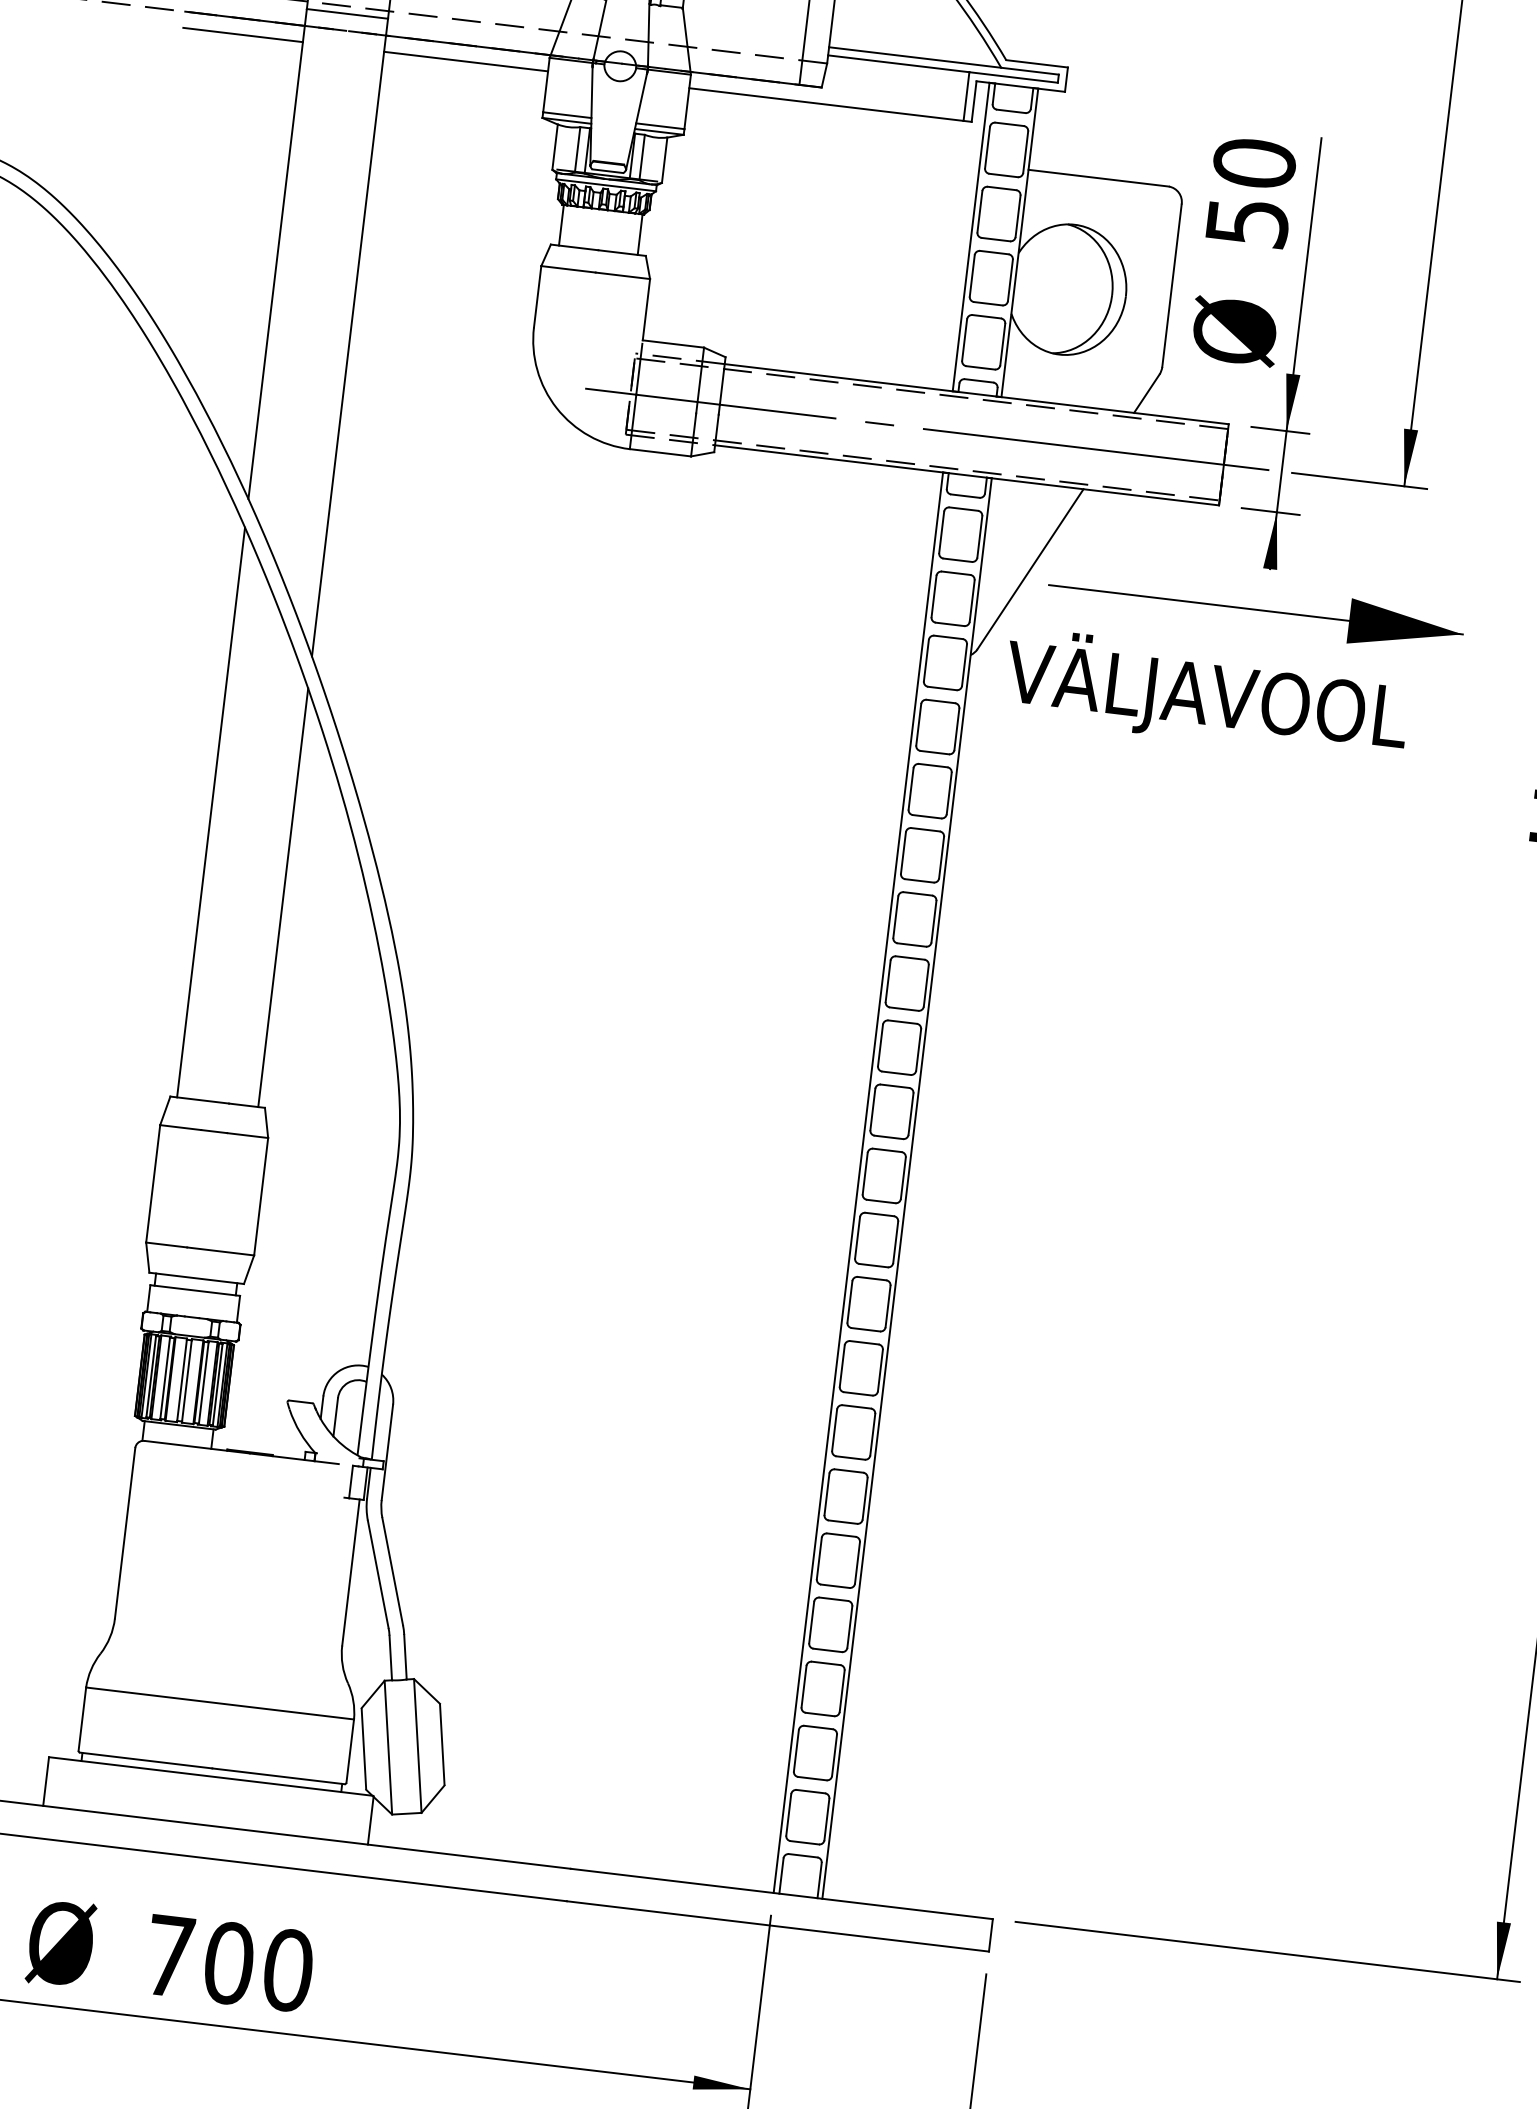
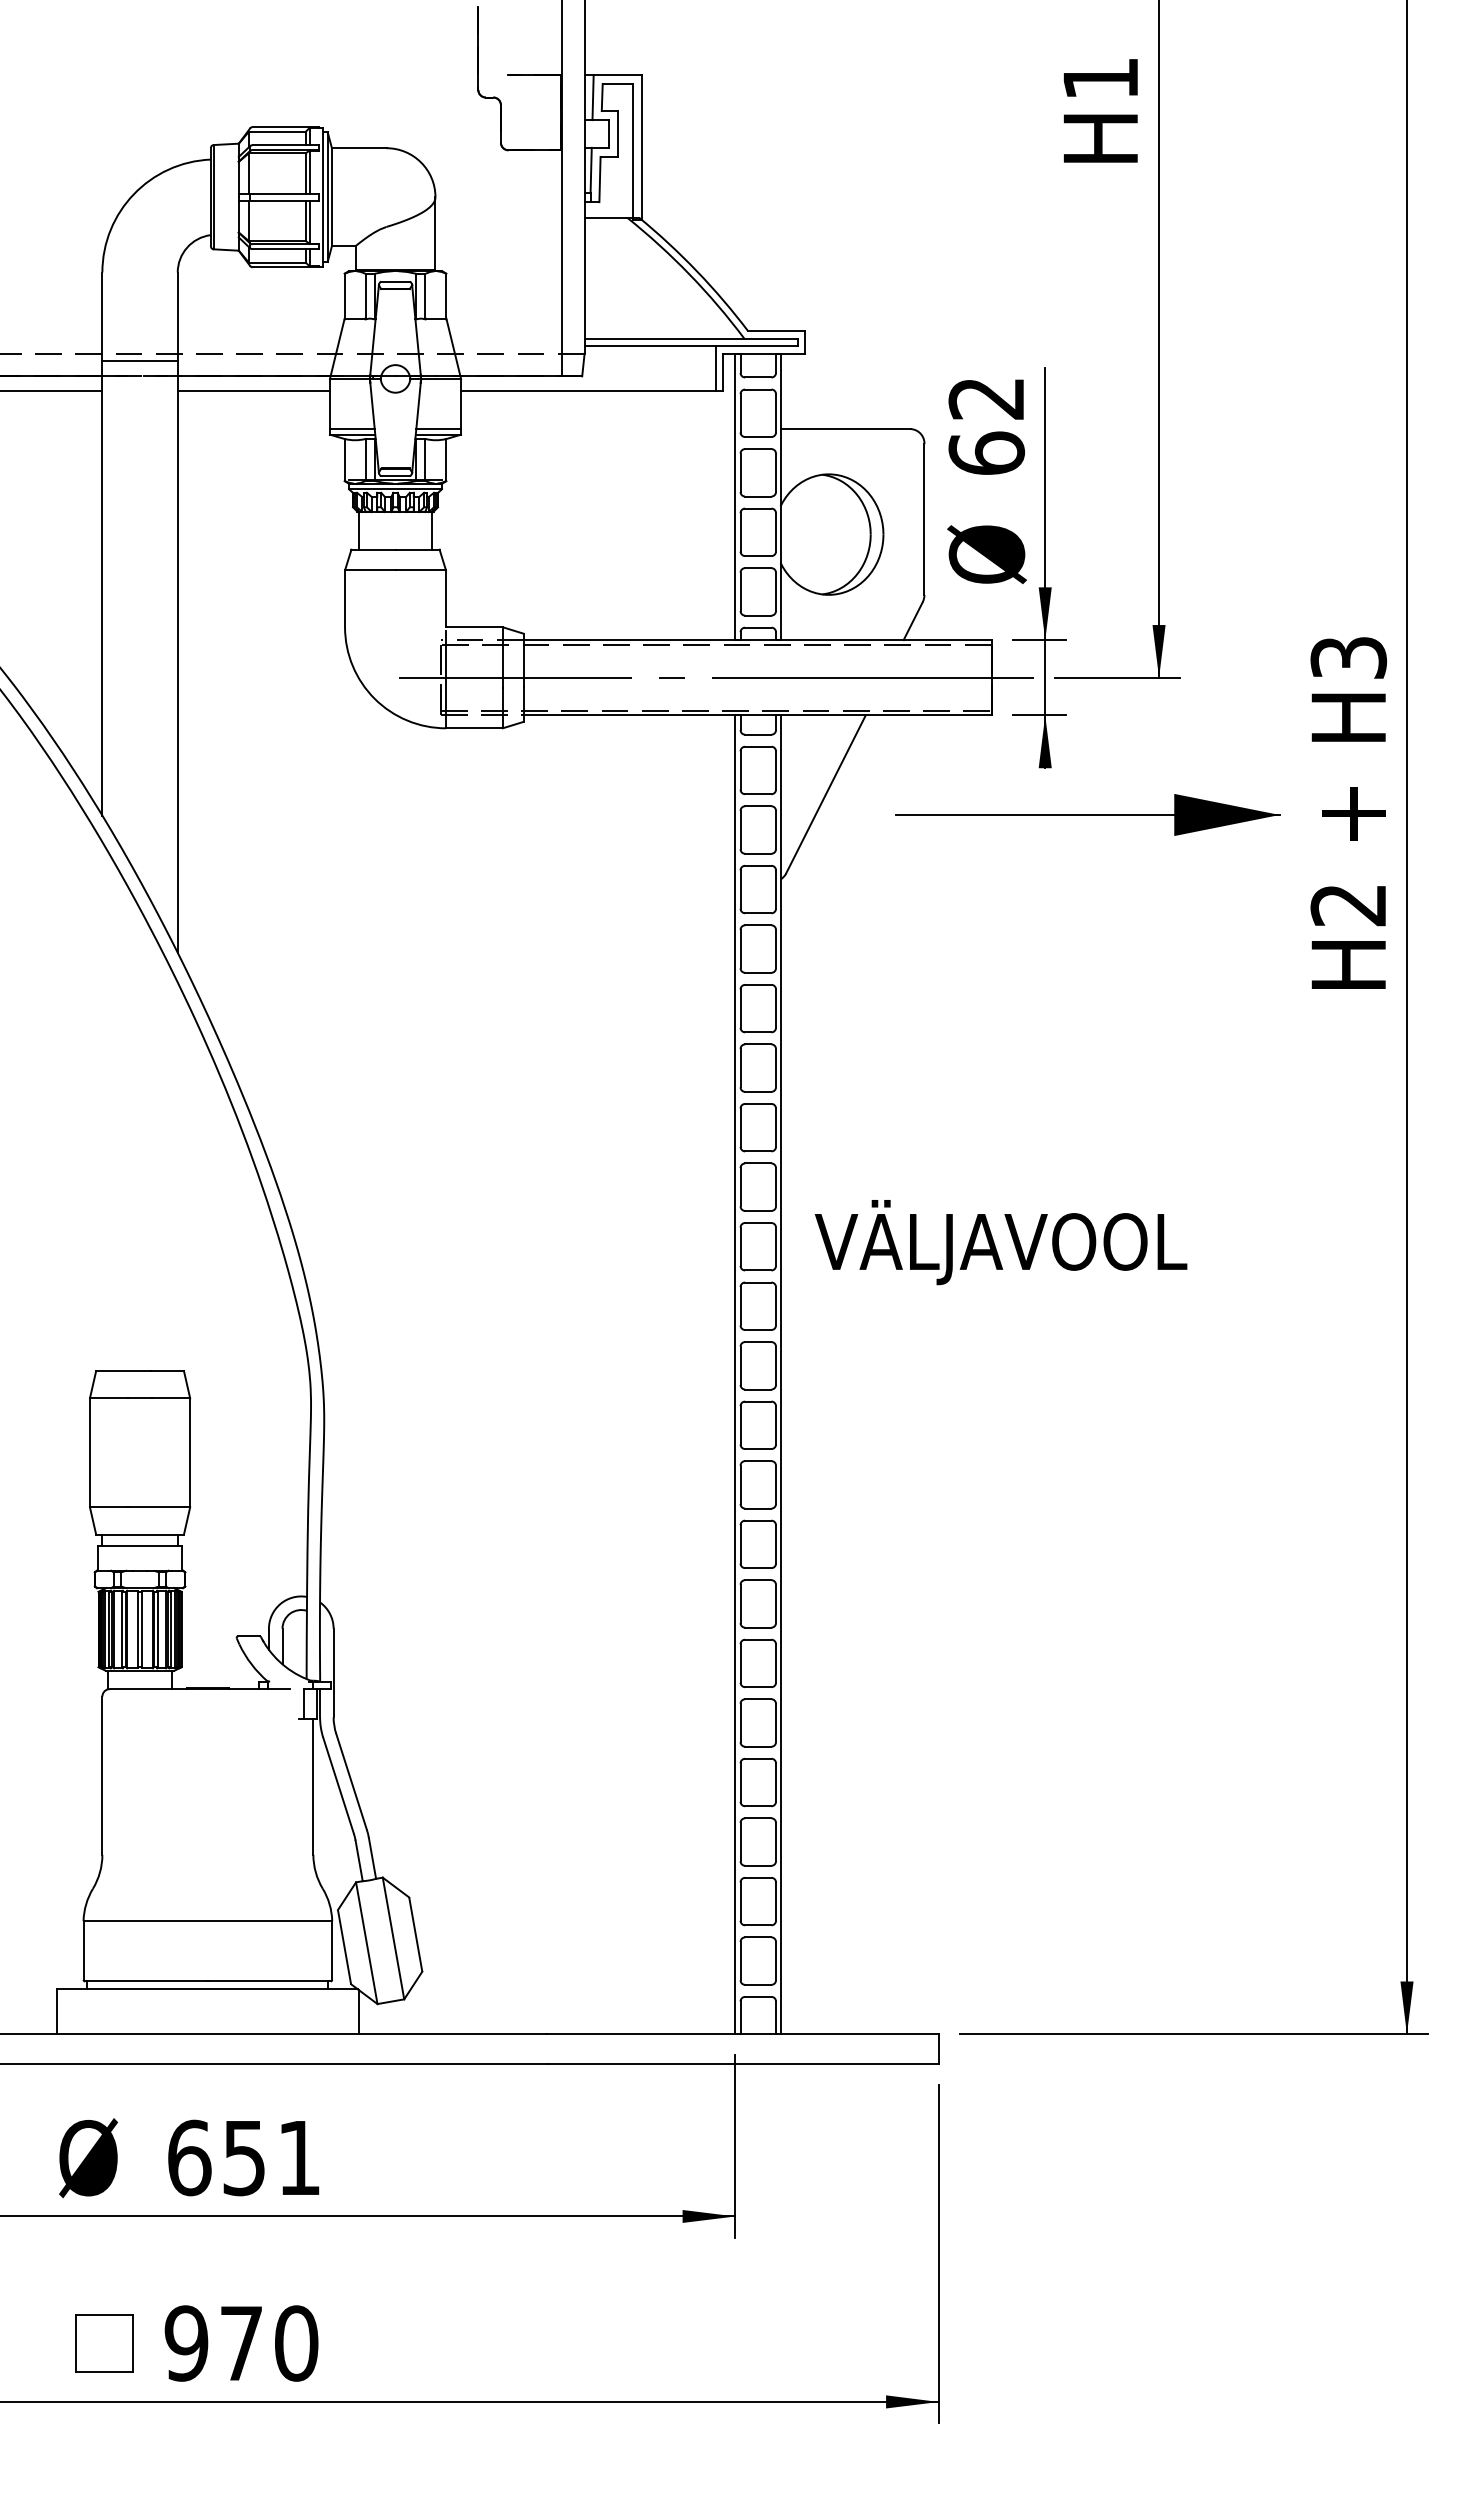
text: (1250, 192) -> (986, 425), 50 -> 62
part: (1255, 609) -> (1087, 814), moved
text: (1206, 695) -> (1000, 1242), moved
line: (211, 812) -> (102, 1106), removed
line: (282, 897) -> (177, 1176), removed
text: (229, 1962) -> (244, 2157), 700 -> 651

